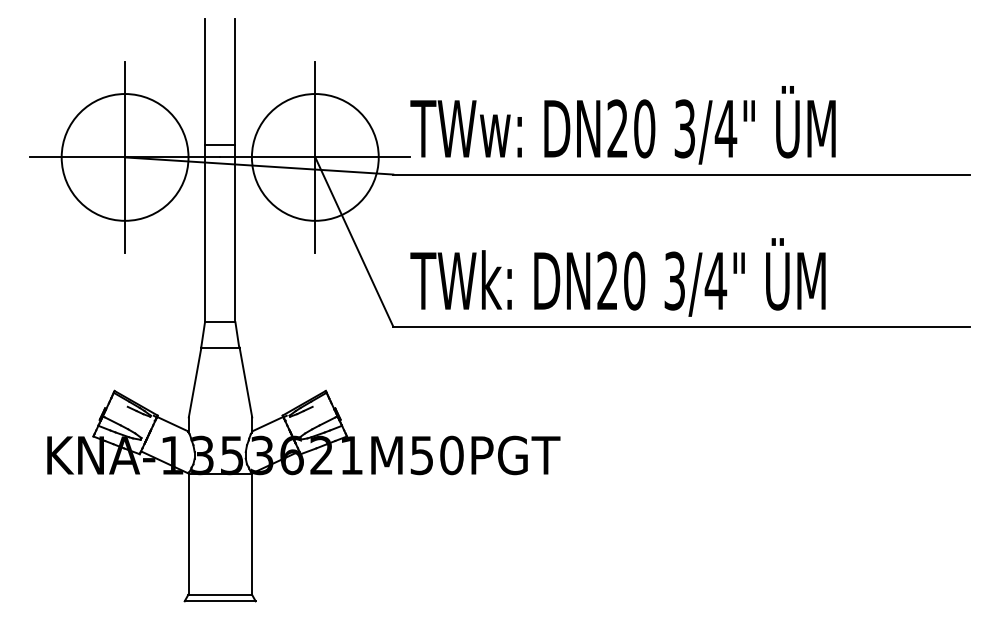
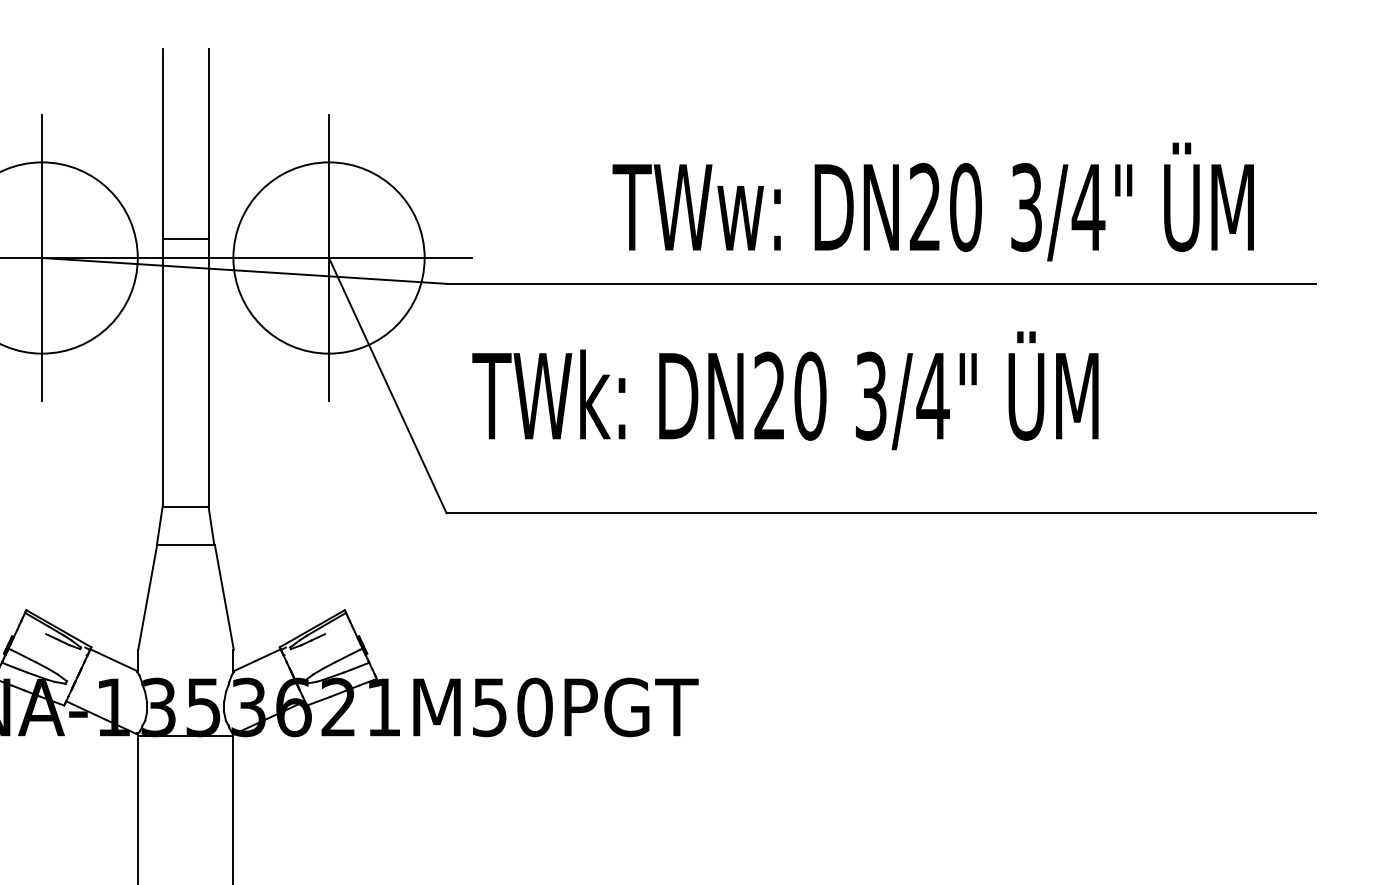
text: (622, 125) -> (932, 202), moved
text: (617, 277) -> (784, 390), moved

